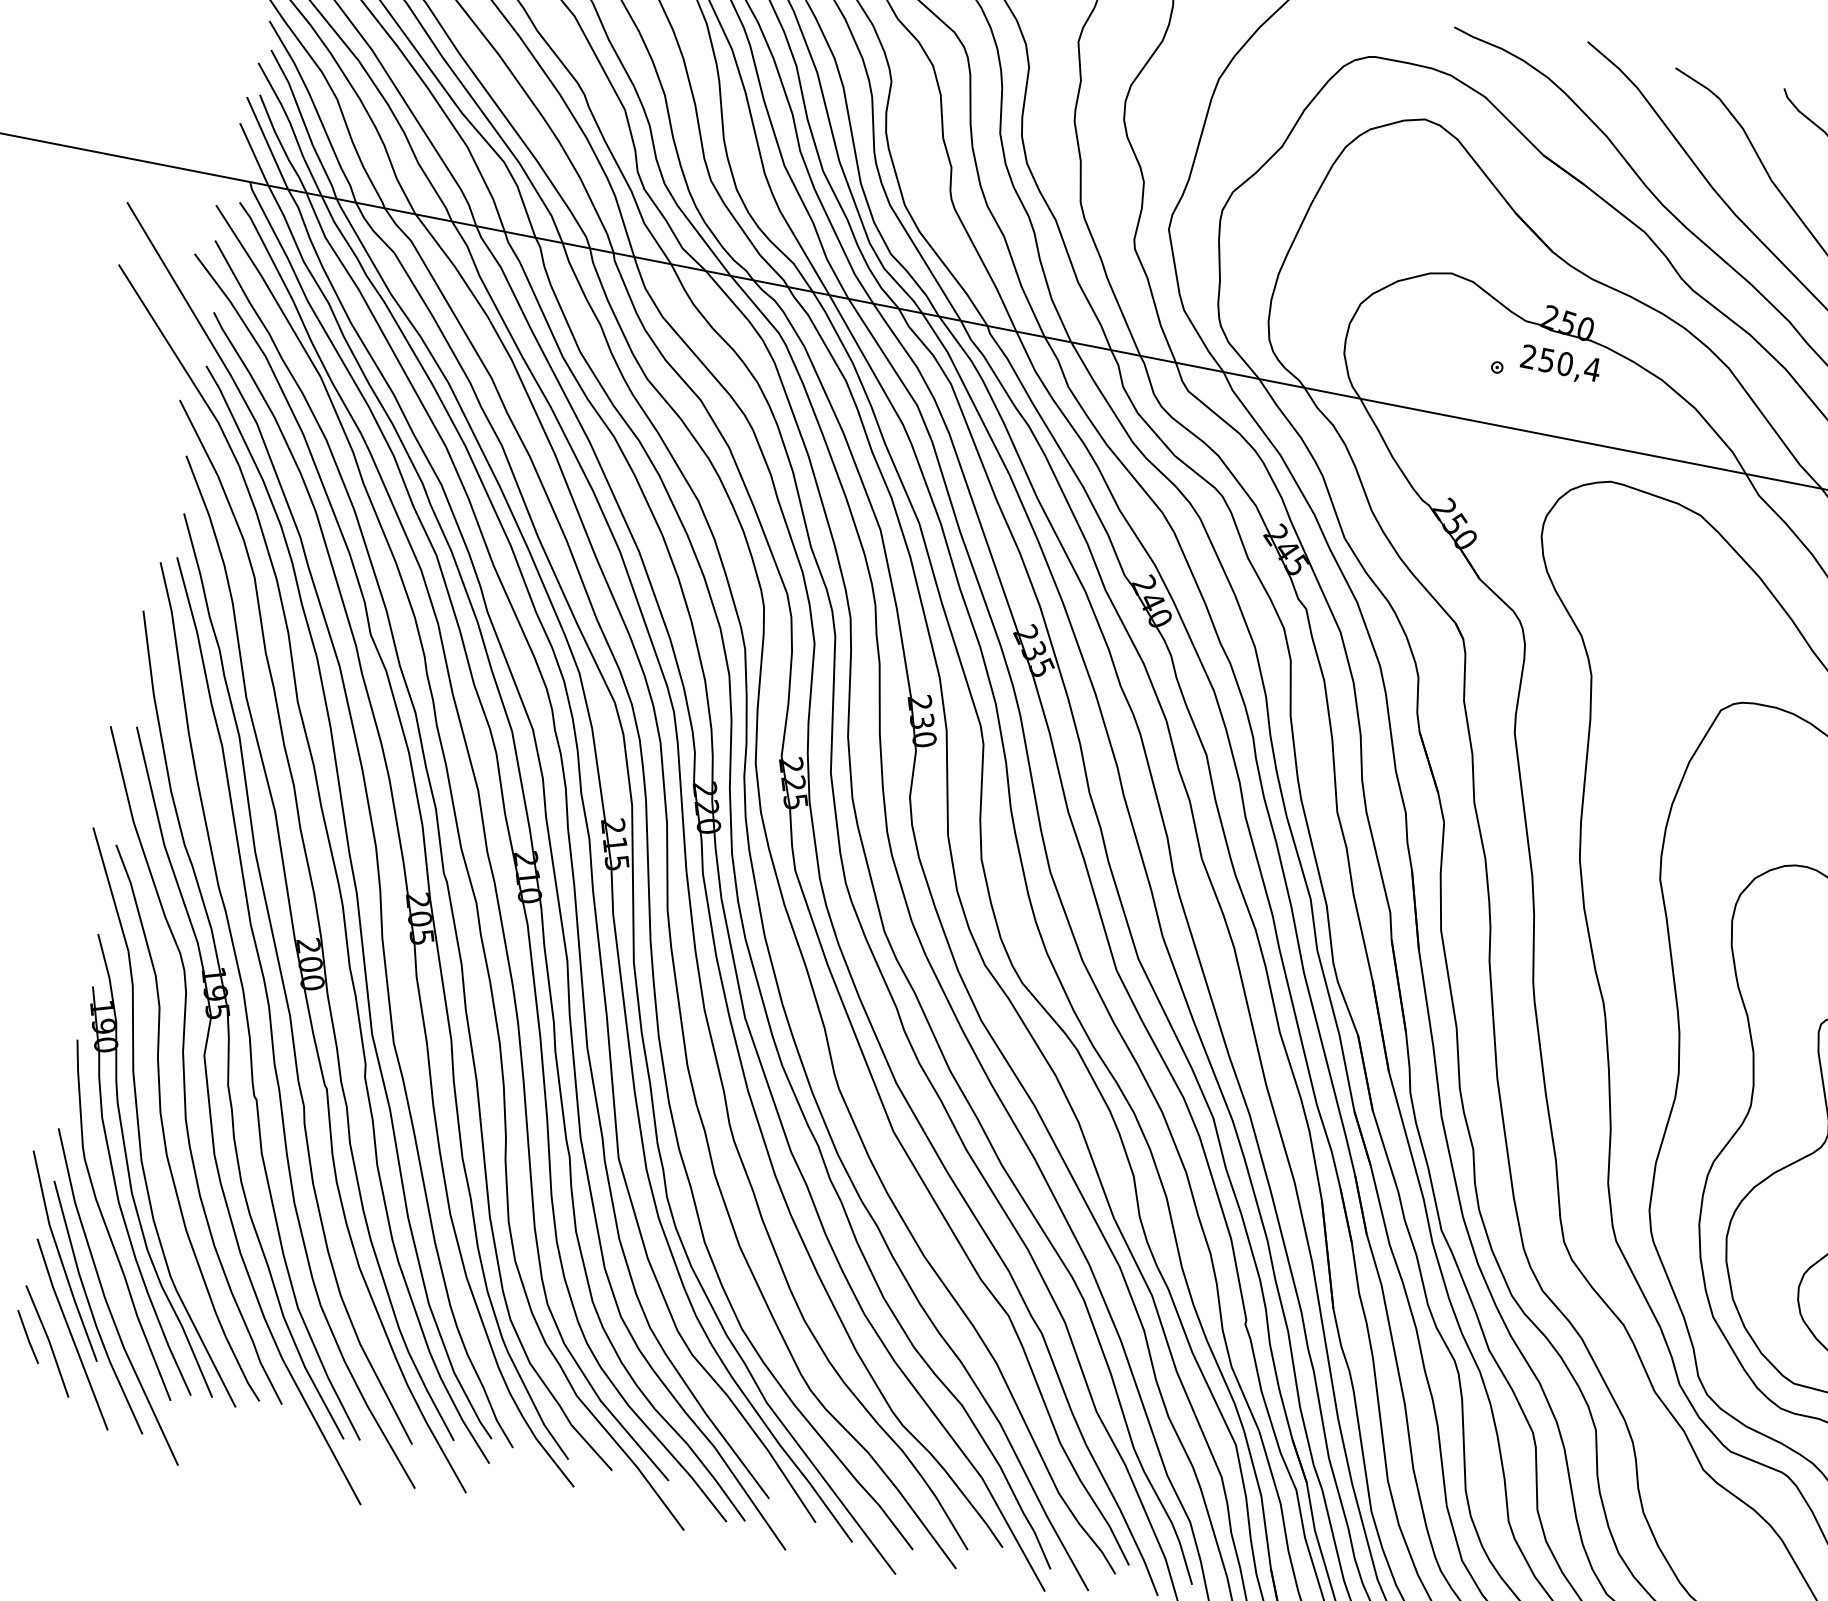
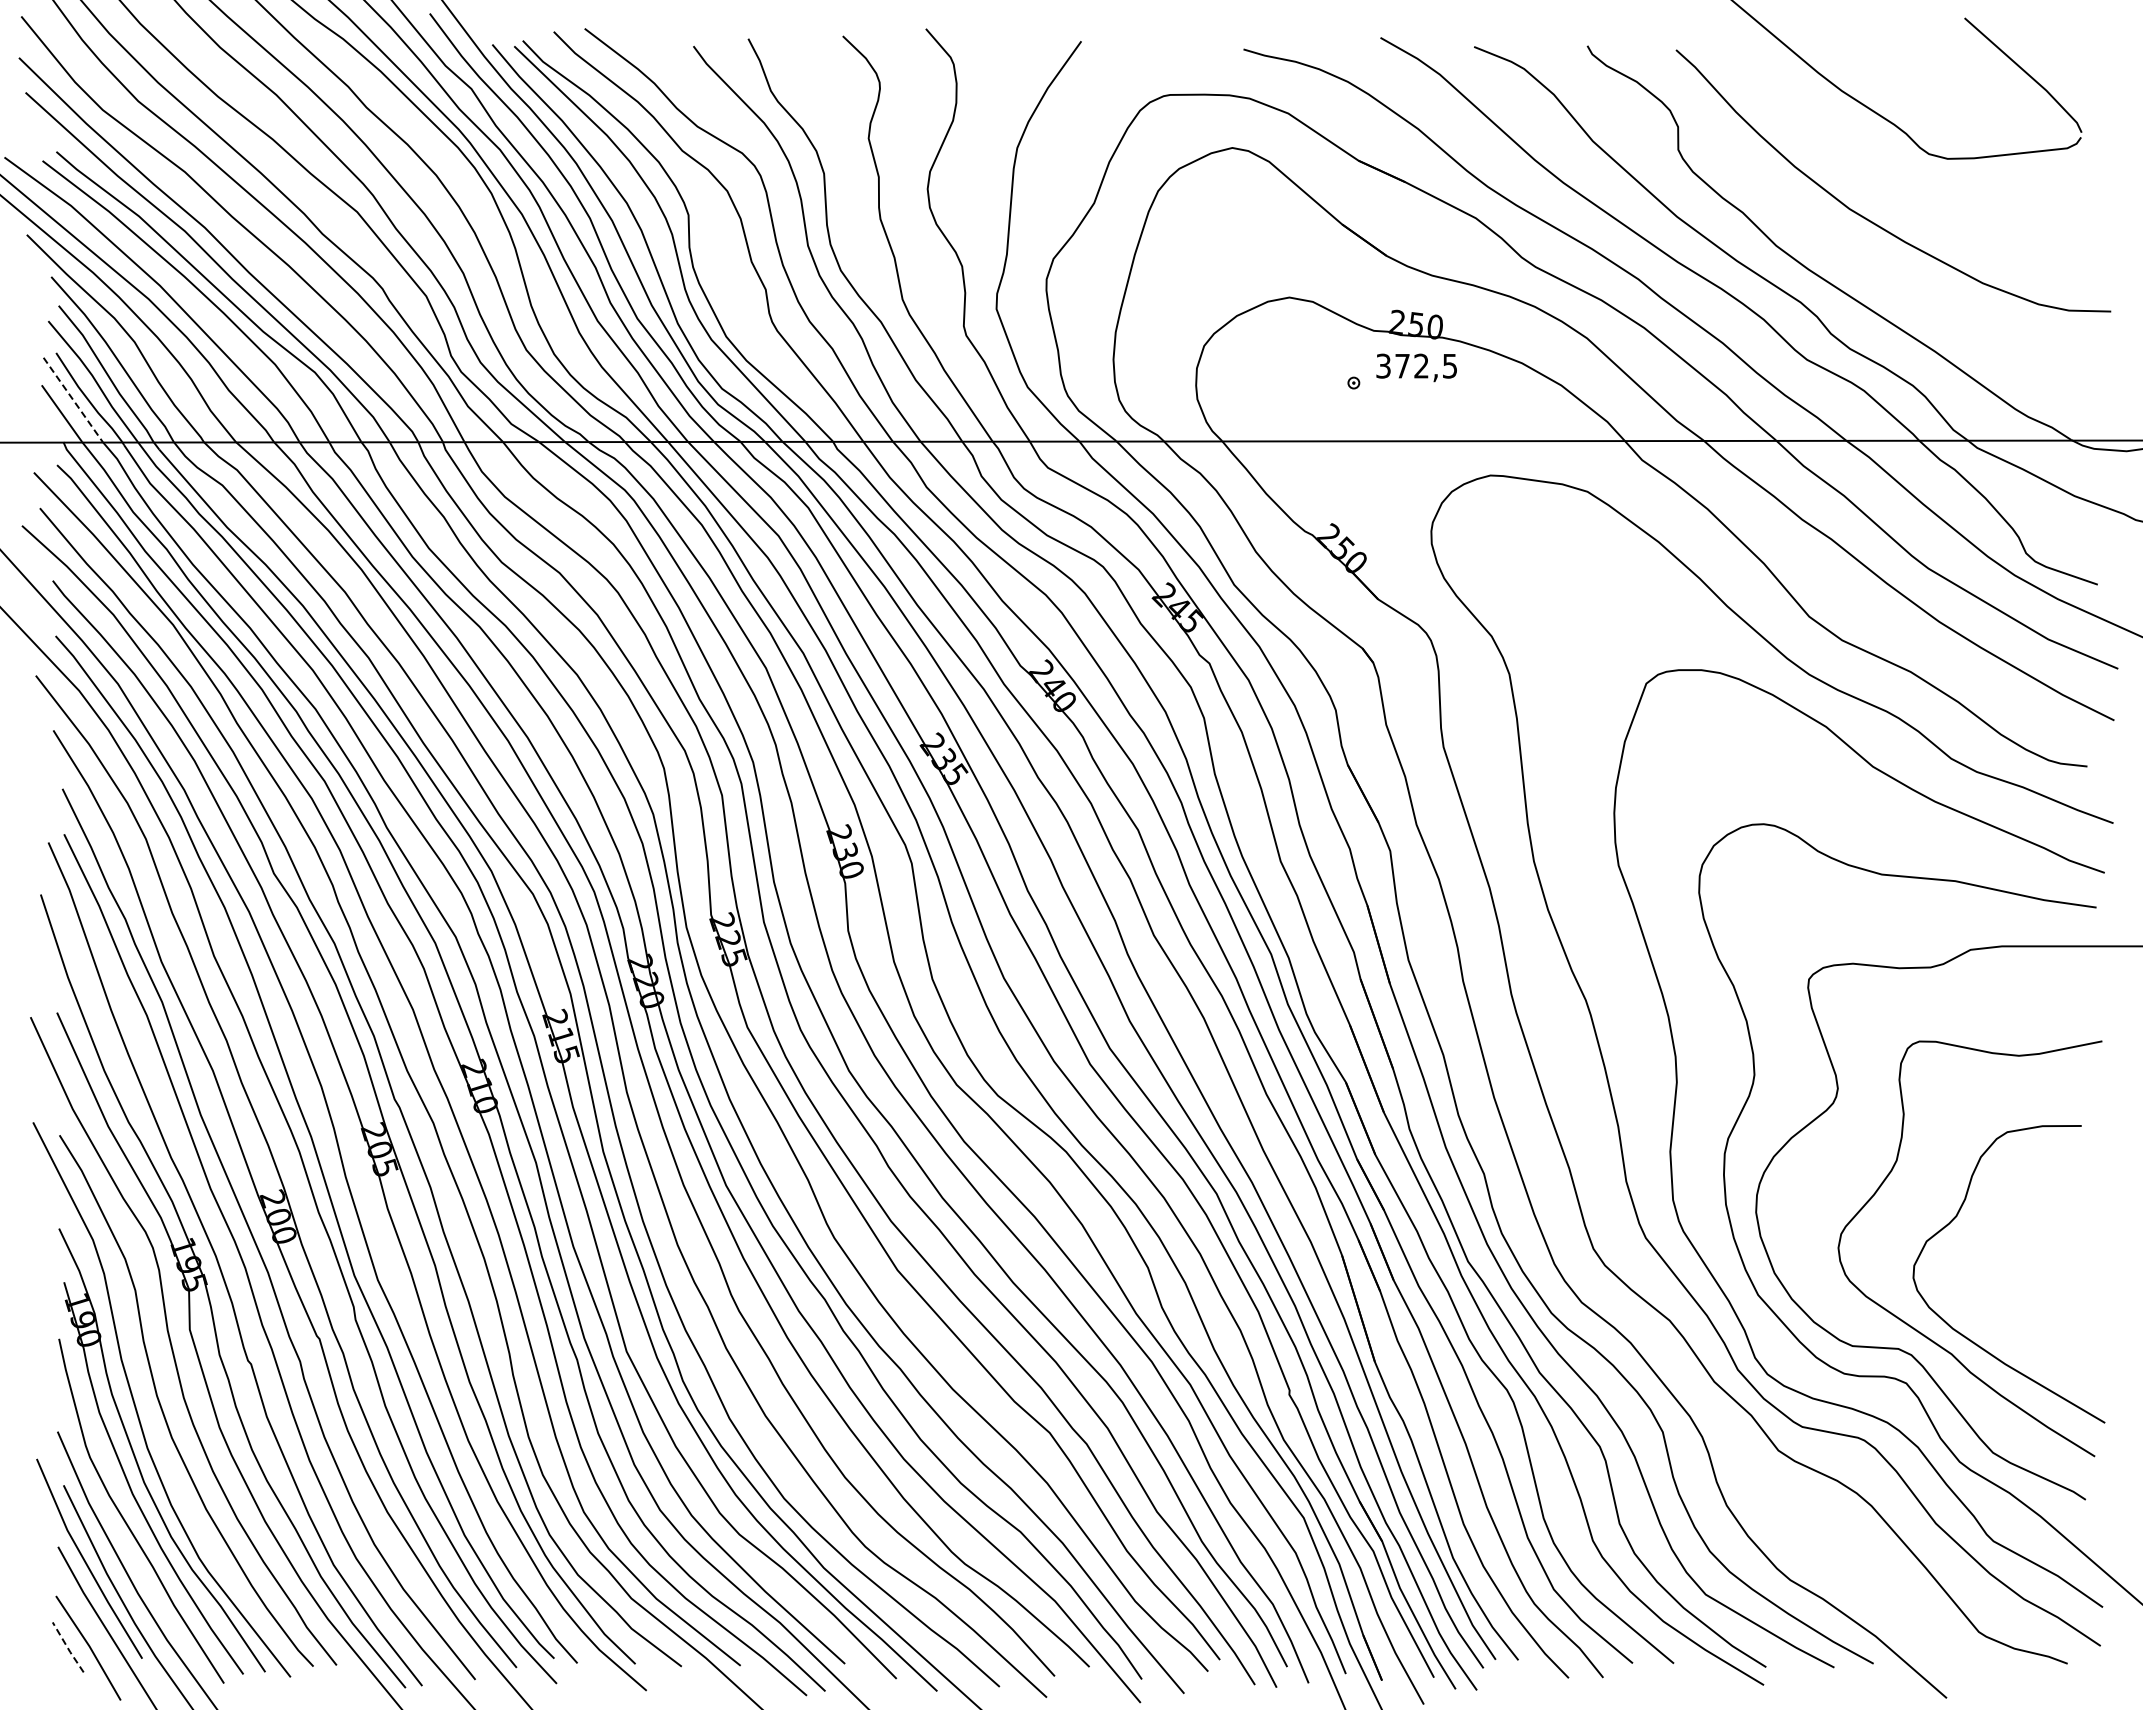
line: (267, 143) -> (73, 400), solid -> dashed
text: (1560, 362) -> (1416, 365), 250,4 -> 372,5
line: (27, 1336) -> (67, 1647), solid -> dashed

